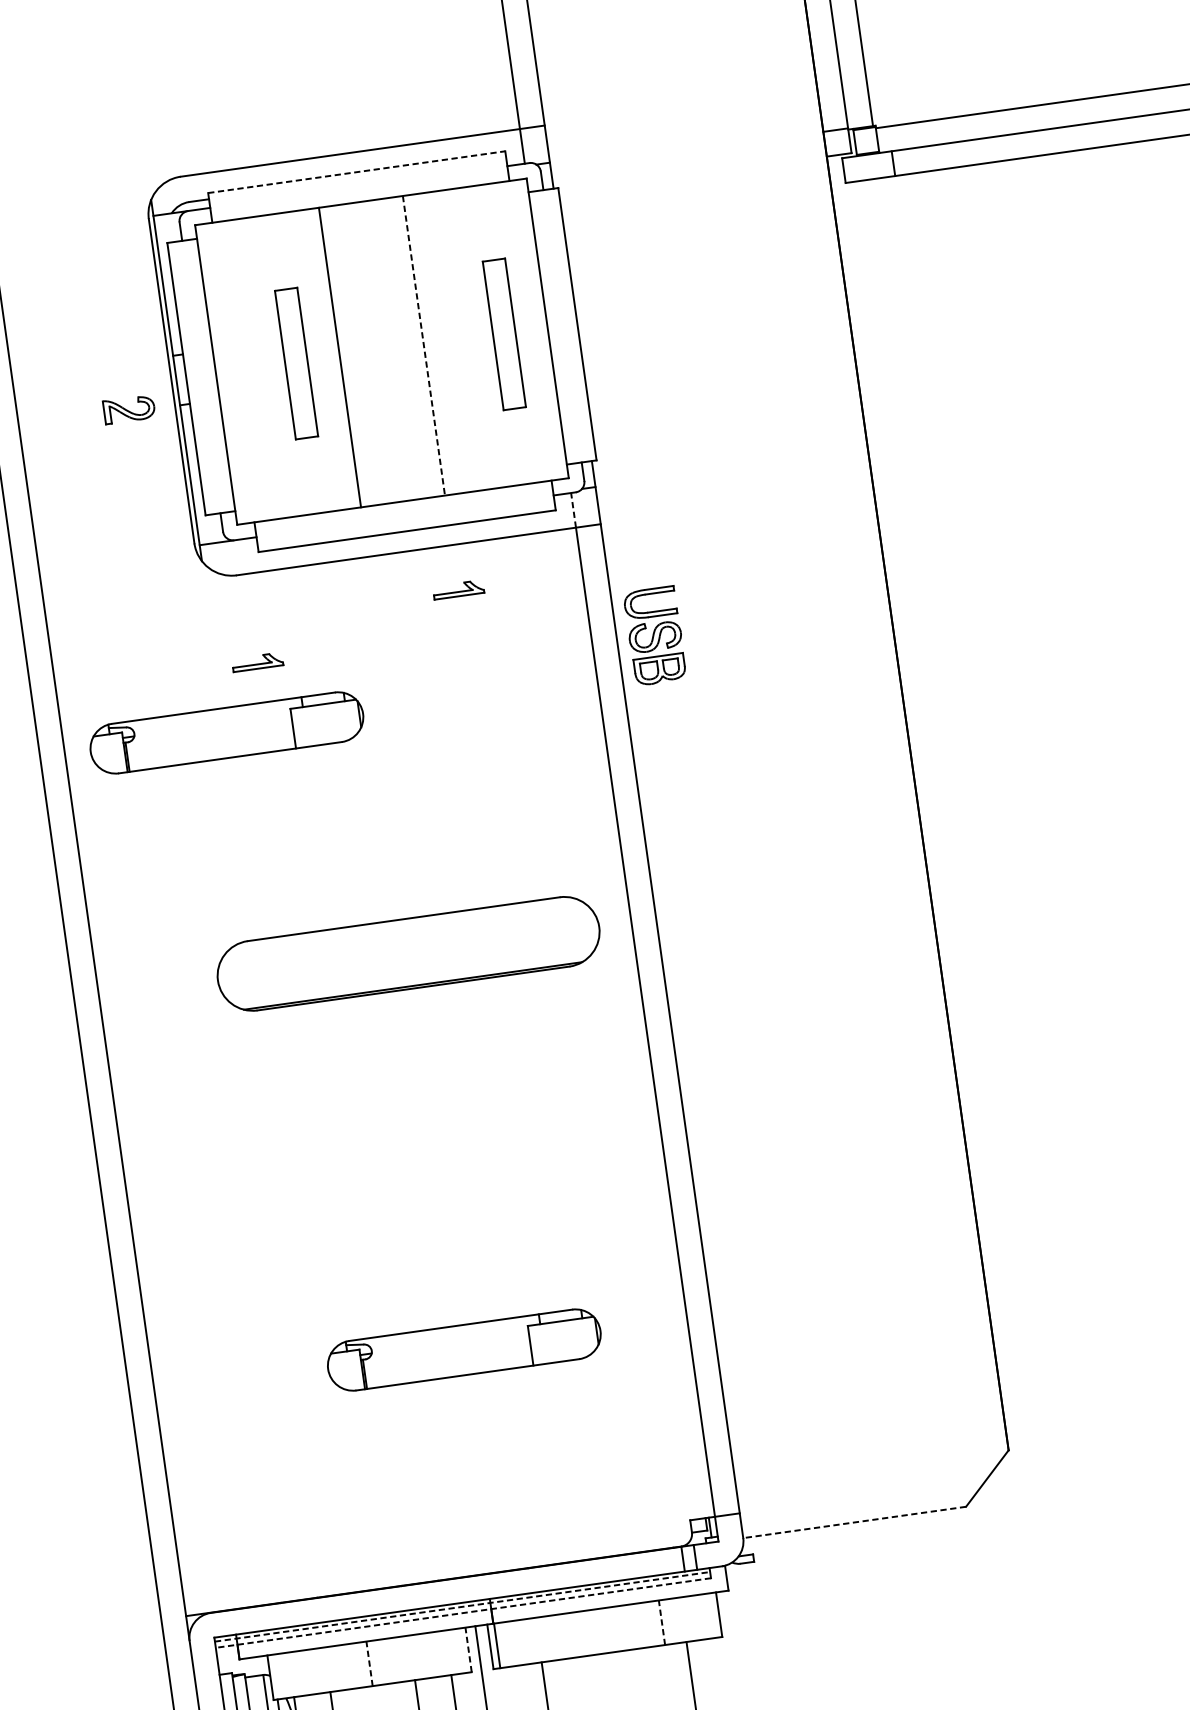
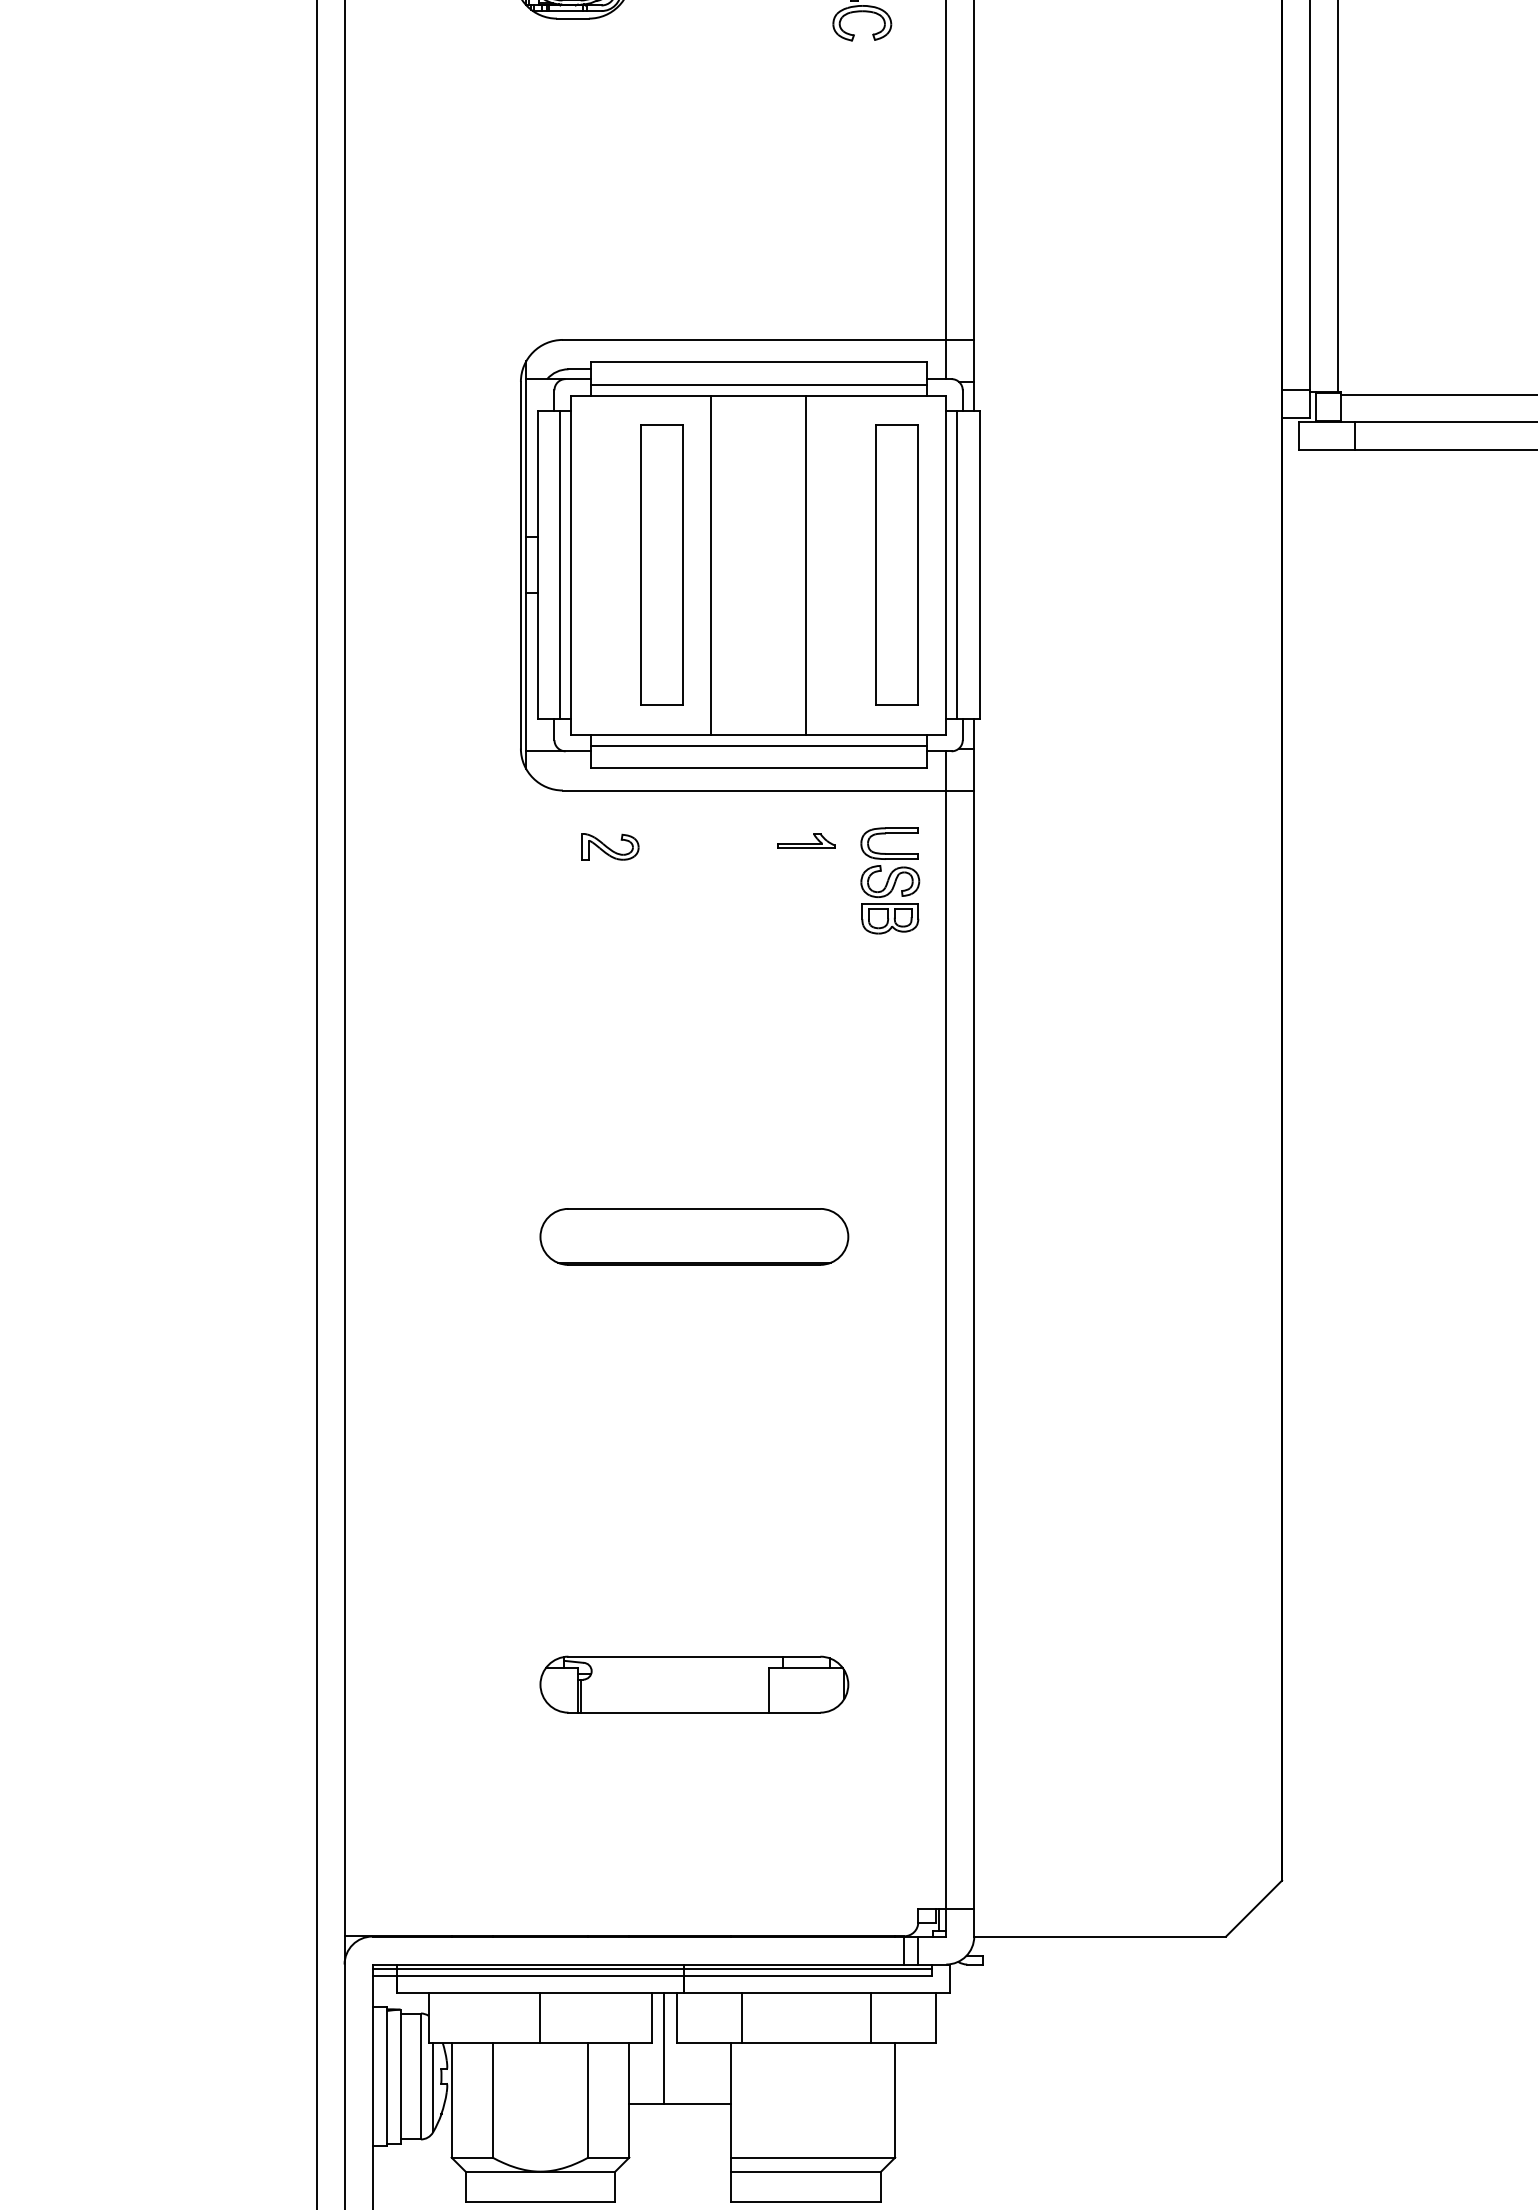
line: (356, 172) -> (758, 362), dashed -> solid
line: (359, 191) -> (758, 384), added
line: (557, 327) -> (957, 565), added
part: (503, 333) -> (896, 564), size x1.67
line: (424, 345) -> (806, 565), dashed -> solid
part: (295, 363) -> (661, 564), size x1.67
line: (206, 376) -> (560, 565), added
part: (129, 409) -> (610, 846), moved
line: (573, 509) -> (946, 770), dashed -> solid
line: (404, 511) -> (758, 745), added
part: (655, 635) -> (890, 880), moved
part: (257, 661) -> (572, 889), removed
part: (227, 732) -> (527, 963), removed
part: (408, 953) -> (694, 1236), size x0.71
line: (854, 1522) -> (1100, 1936), dashed -> solid
line: (462, 1607) -> (652, 1969), dashed -> solid
line: (463, 1613) -> (652, 1976), dashed -> solid
line: (661, 1622) -> (870, 2017), dashed -> solid
line: (496, 1645) -> (741, 2017), moved
line: (468, 1649) -> (652, 2017), dashed -> solid
line: (369, 1663) -> (540, 2017), dashed -> solid

